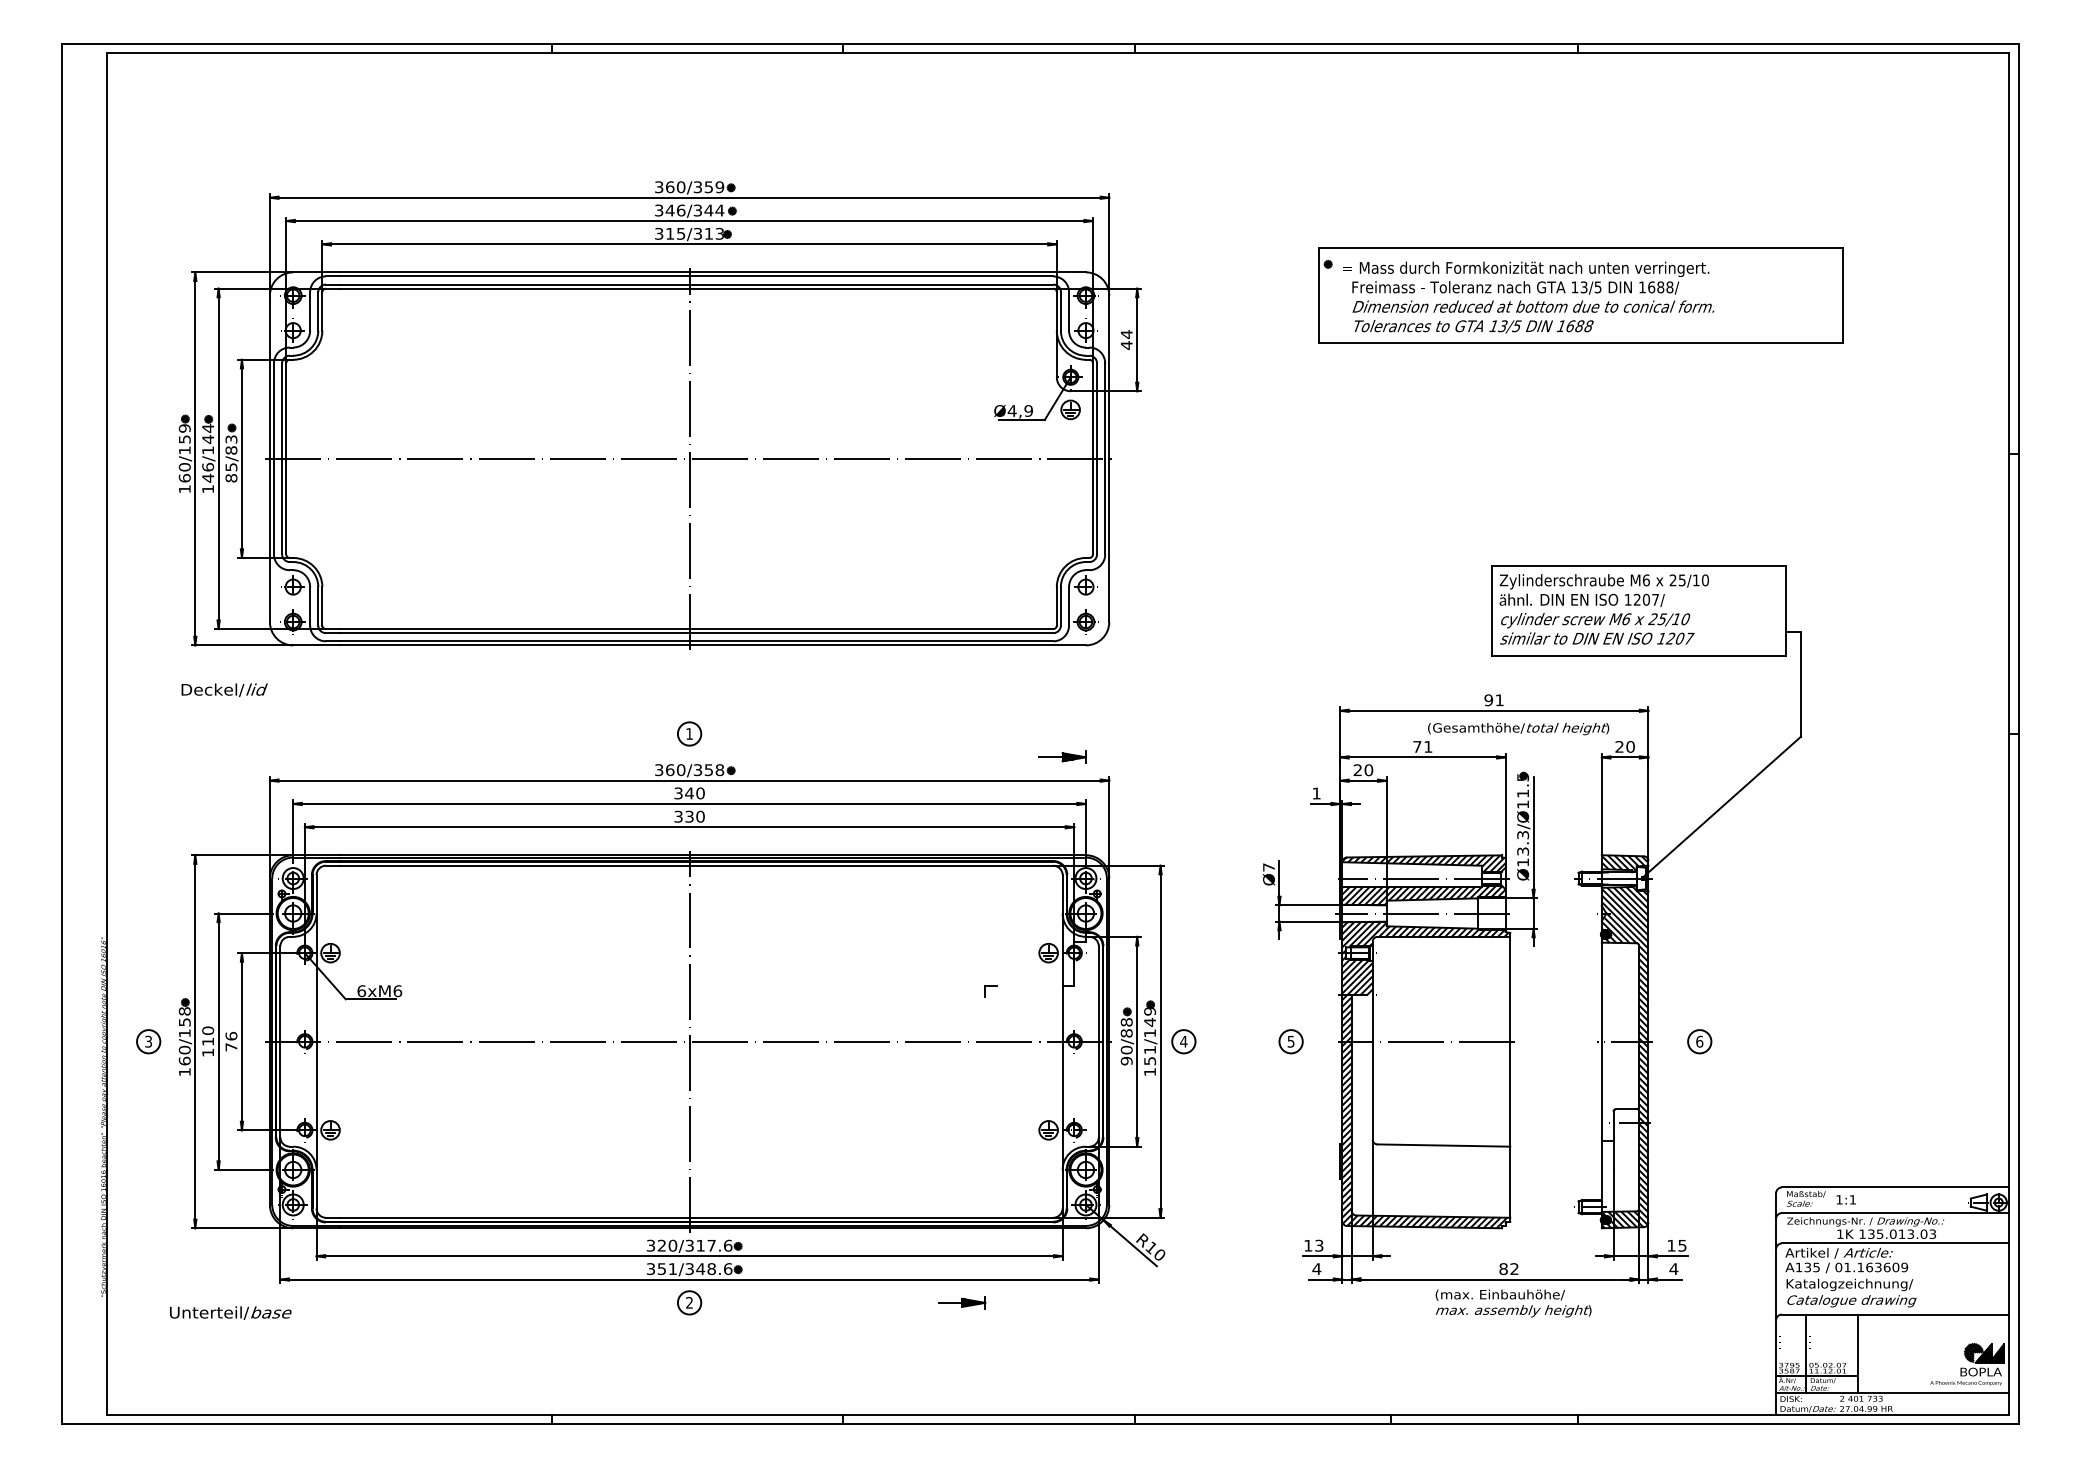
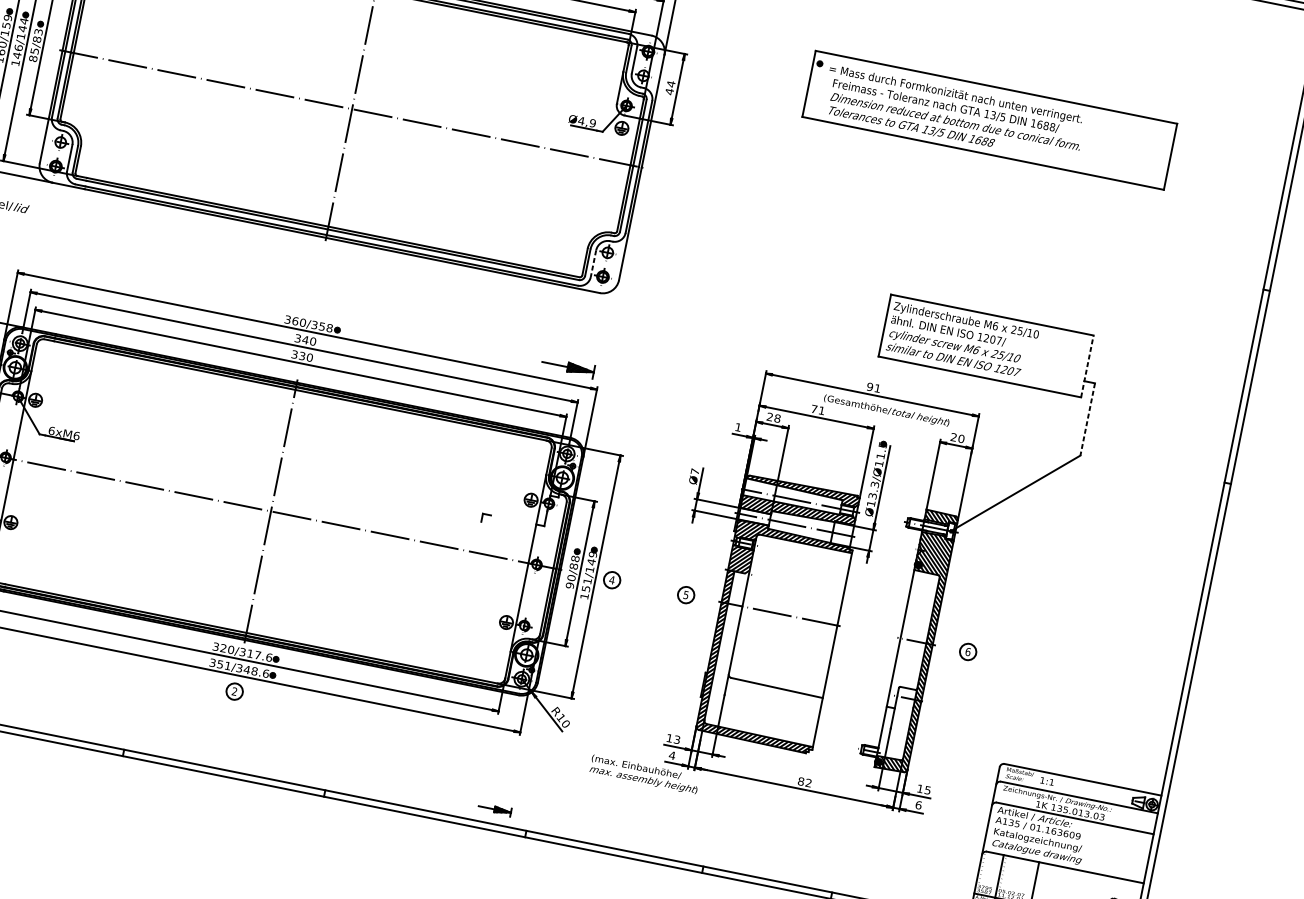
line: (1069, 606) -> (593, 263), solid -> dashed
line: (1785, 610) -> (1087, 366), solid -> dashed
line: (1800, 684) -> (1087, 419), solid -> dashed
part: (689, 733) -> (313, 298), removed
part: (1062, 756) -> (568, 366), size x1.6
text: (1368, 769) -> (777, 418), 20 -> 28
text: (1673, 1269) -> (918, 805), 4 -> 6
part: (962, 1302) -> (495, 809), moved
text: (1513, 1303) -> (644, 774), moved

